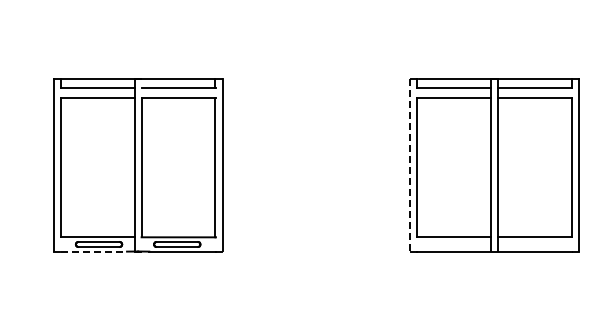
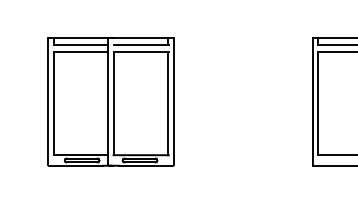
line: (410, 165) -> (312, 102), dashed -> solid
line: (94, 251) -> (78, 165), dashed -> solid

